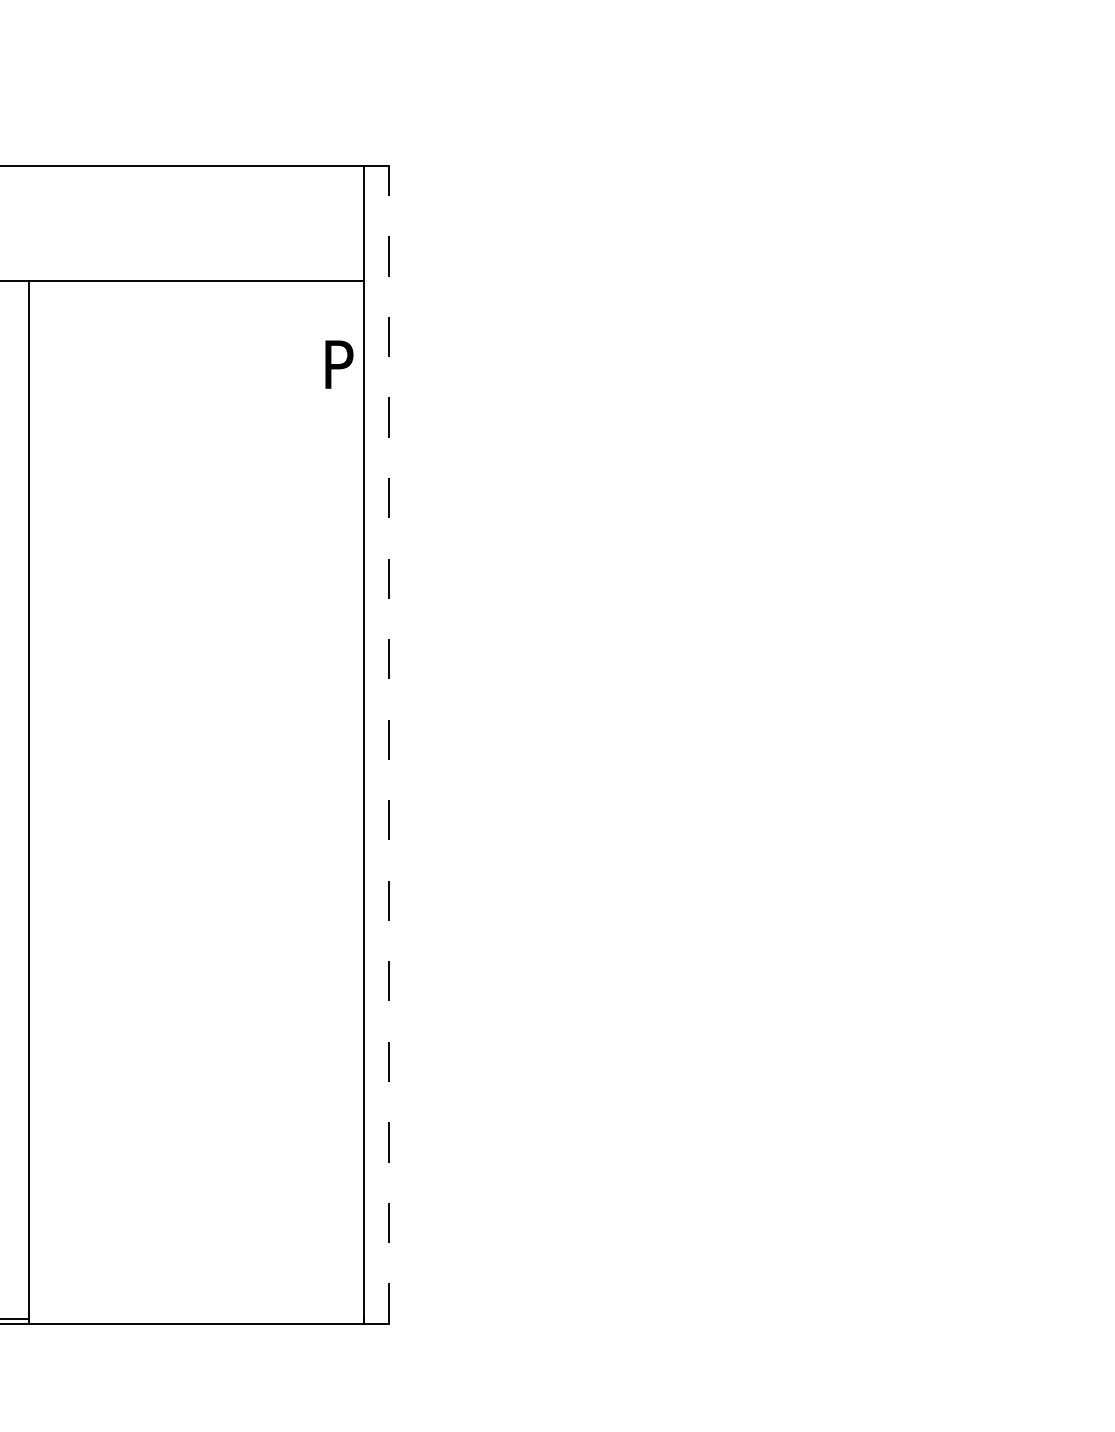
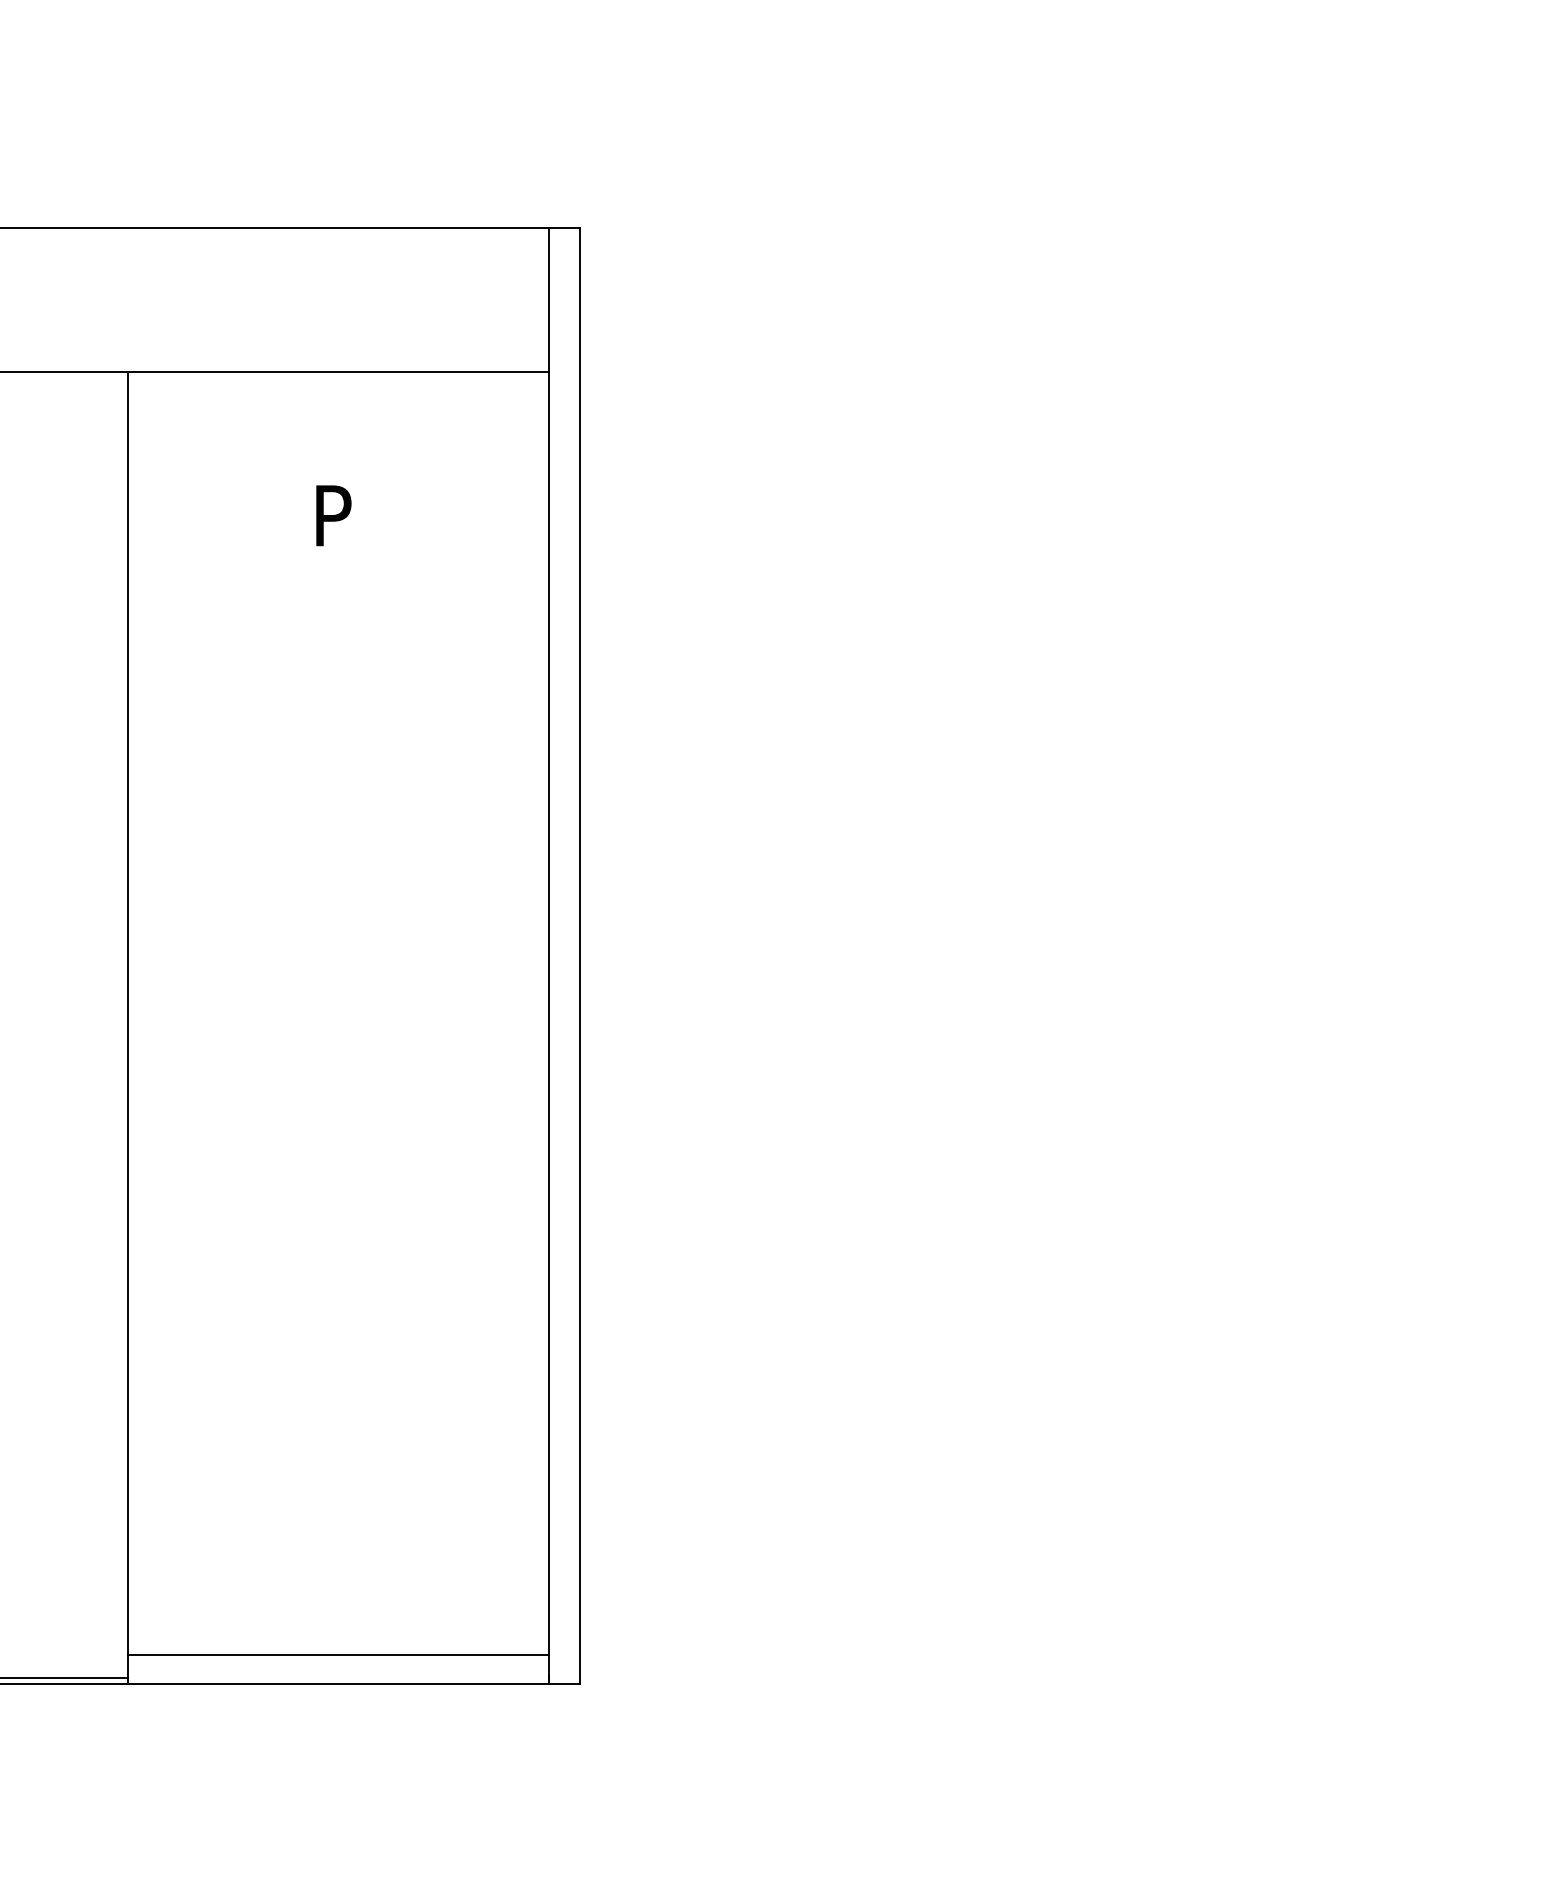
text: (339, 364) -> (333, 515), moved
line: (389, 744) -> (580, 955), dashed -> solid
line: (196, 1301) -> (337, 1655), added

